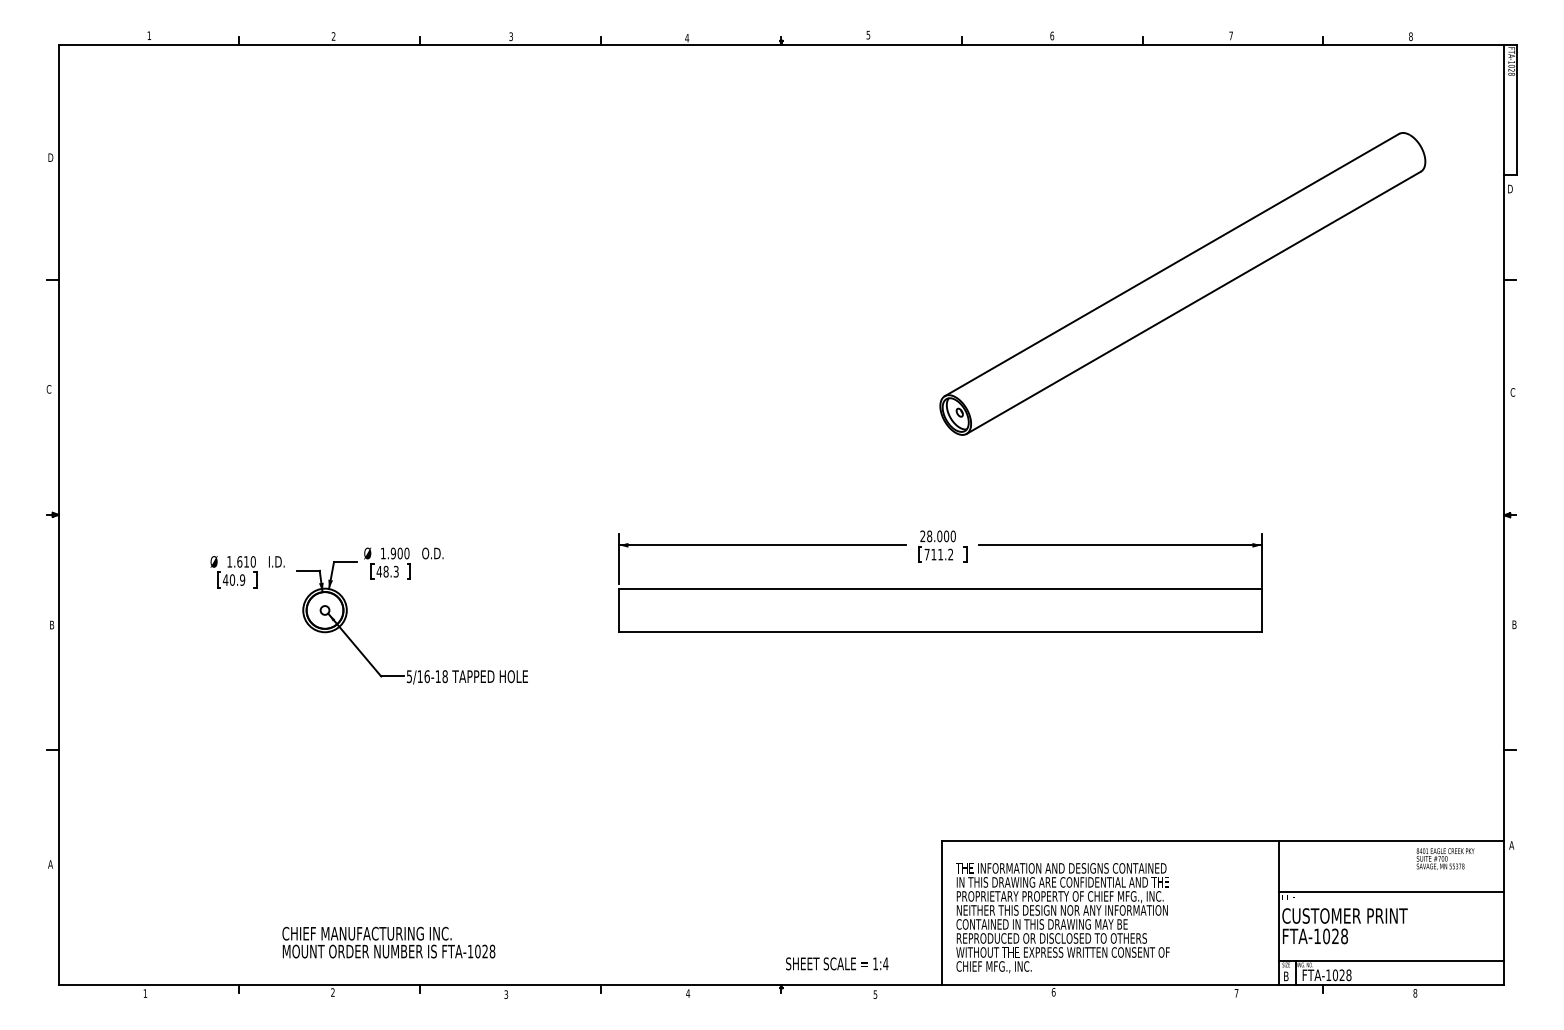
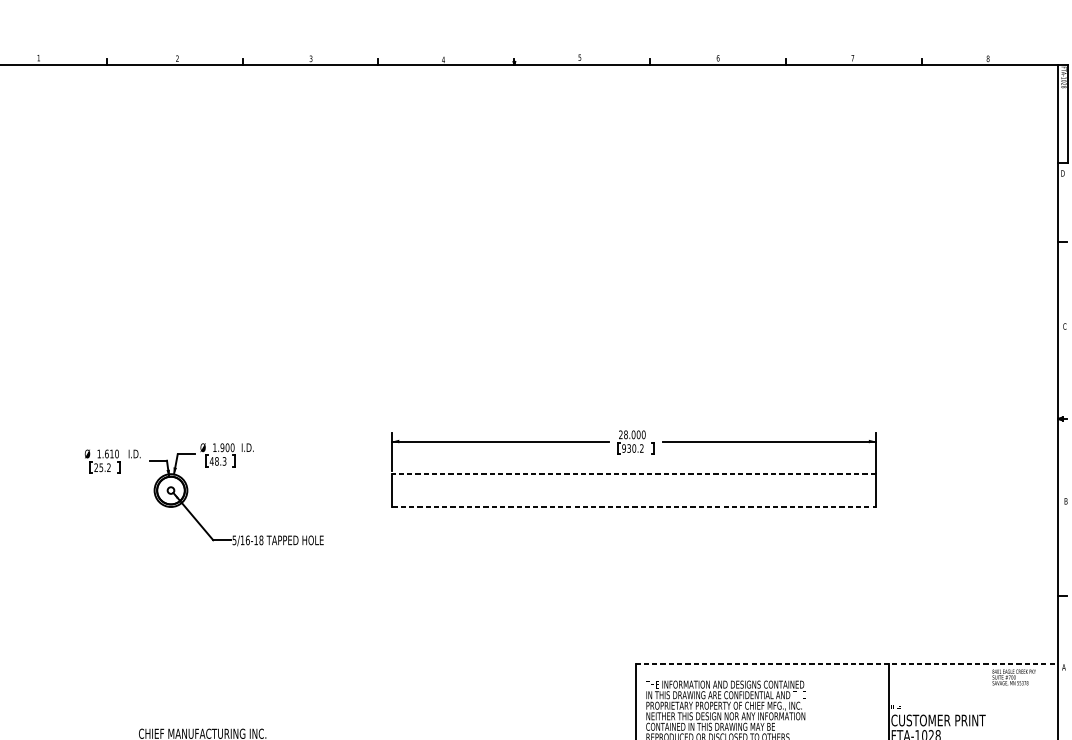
part: (1182, 283) -> (816, 244), removed
text: (431, 553) -> (251, 447), O.D. -> I.D.
text: (933, 554) -> (628, 448), 711.2 -> 930.2
text: (233, 579) -> (102, 467), 40.9 -> 25.2
line: (939, 588) -> (633, 474), solid -> dashed
line: (940, 632) -> (634, 507), solid -> dashed
line: (1223, 841) -> (847, 664), solid -> dashed
line: (1391, 891) -> (973, 702), removed

